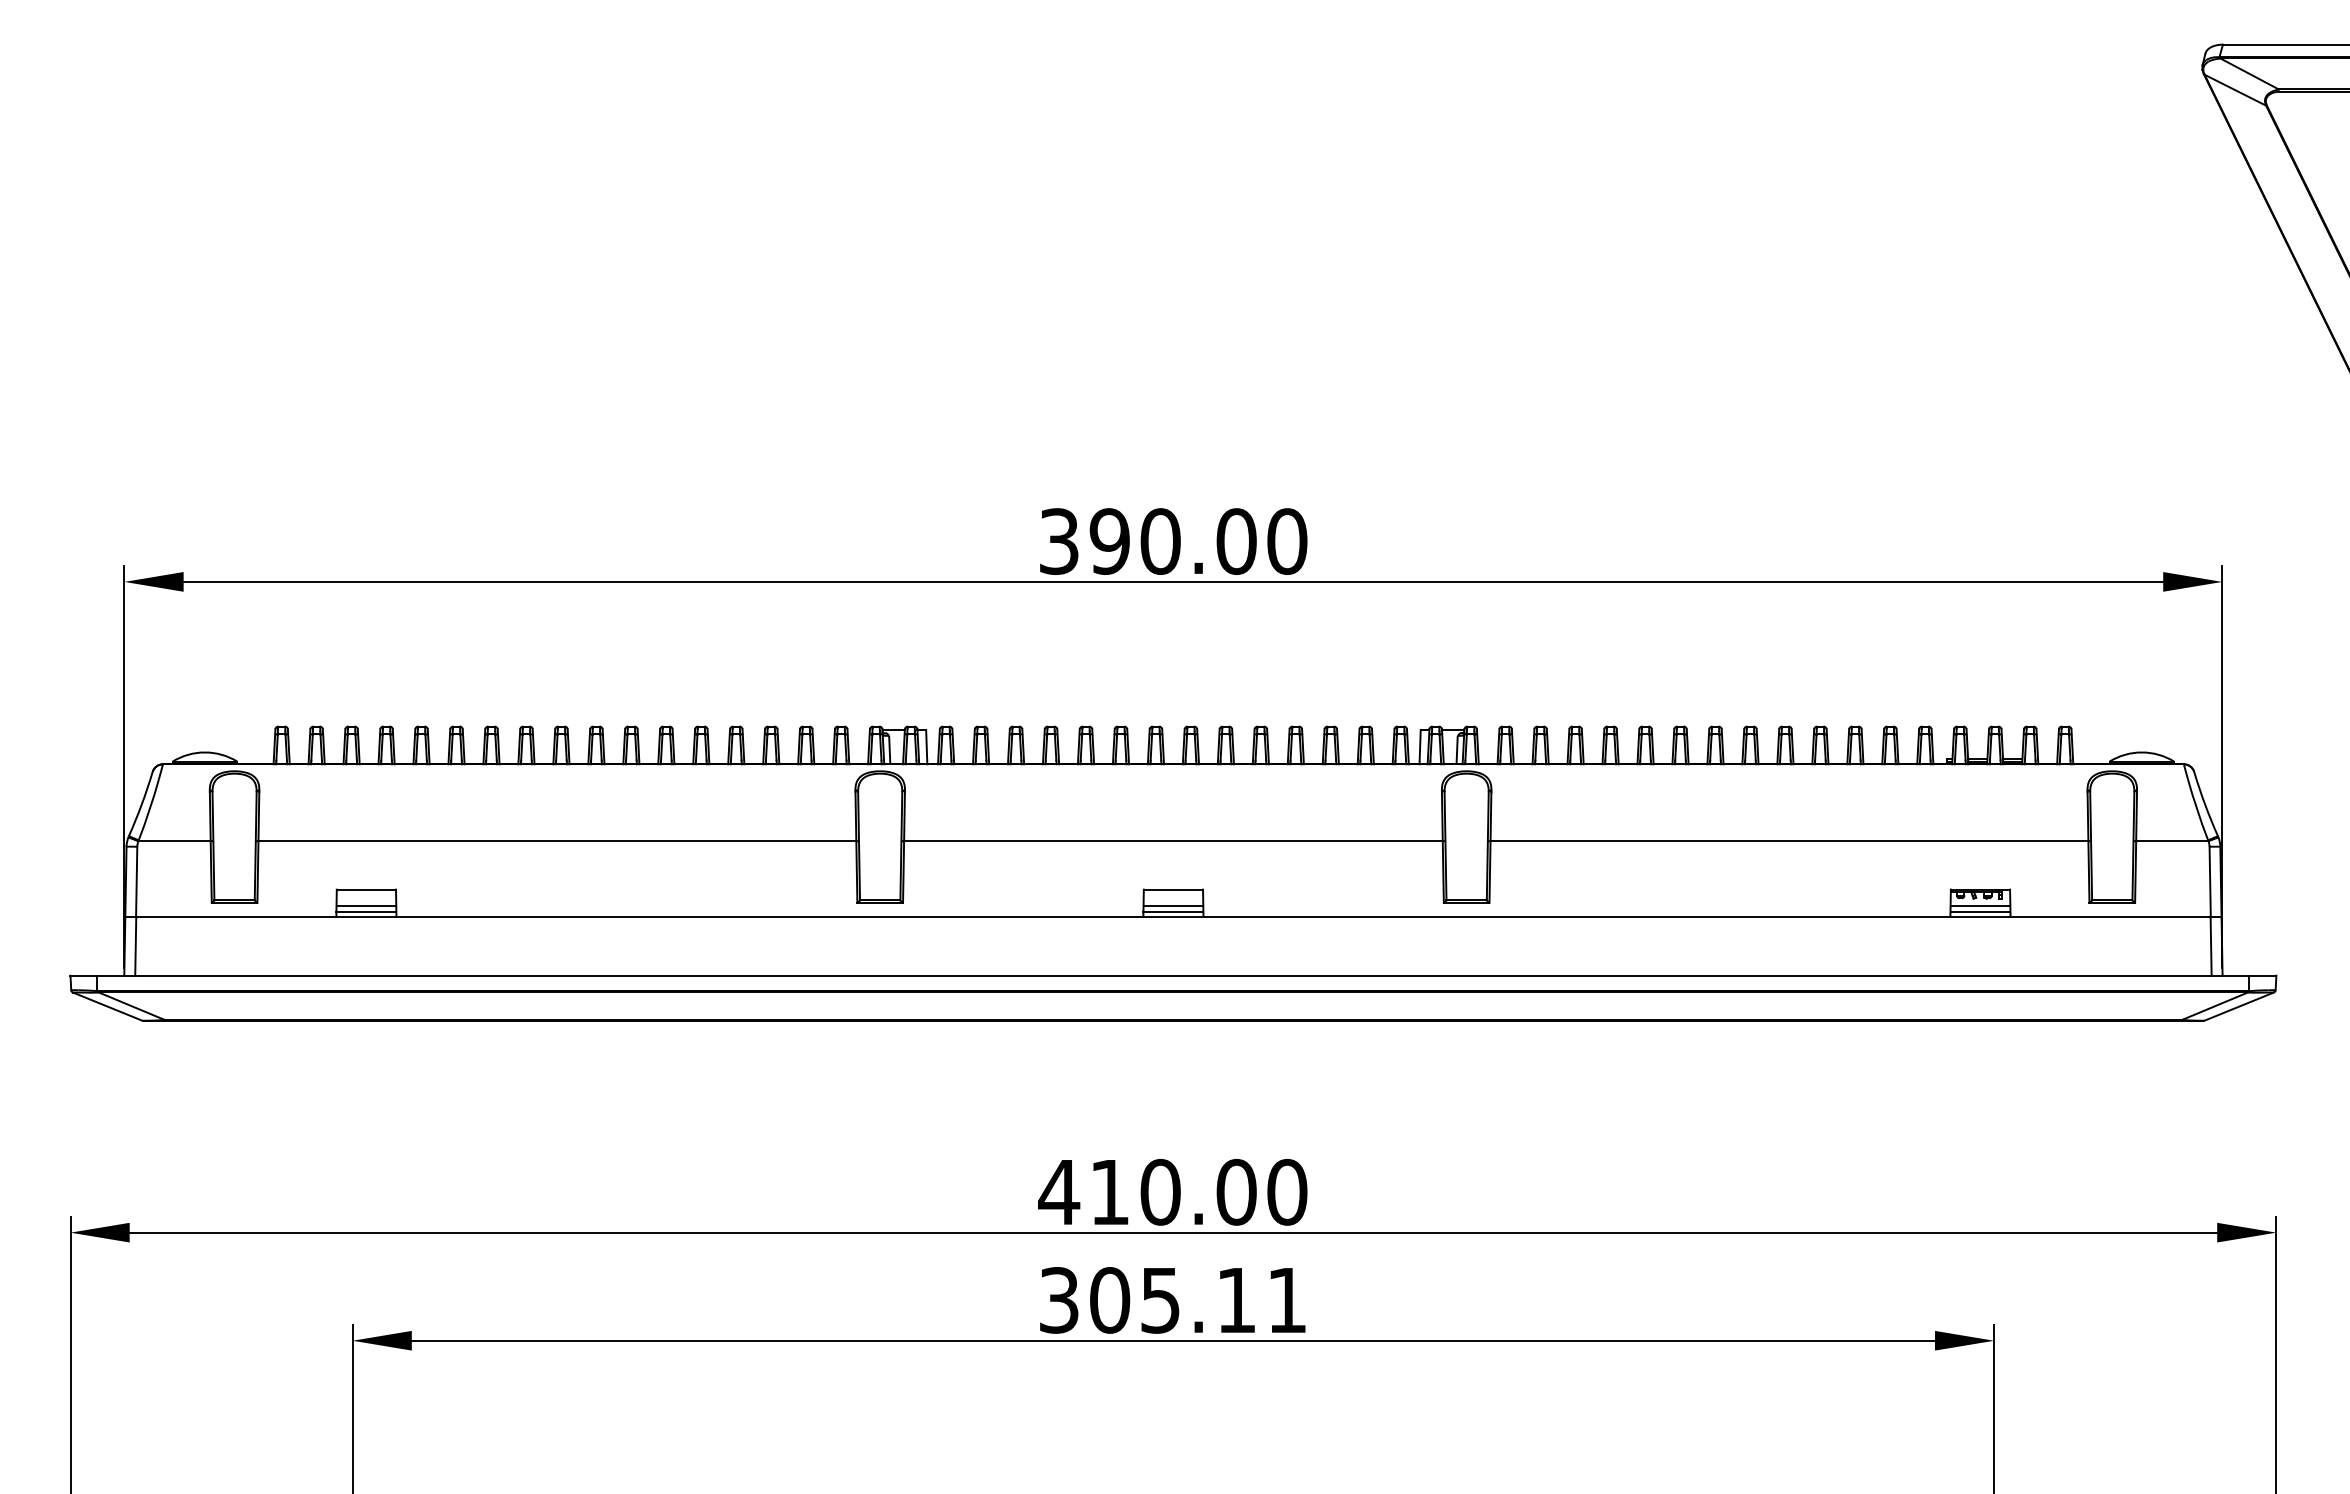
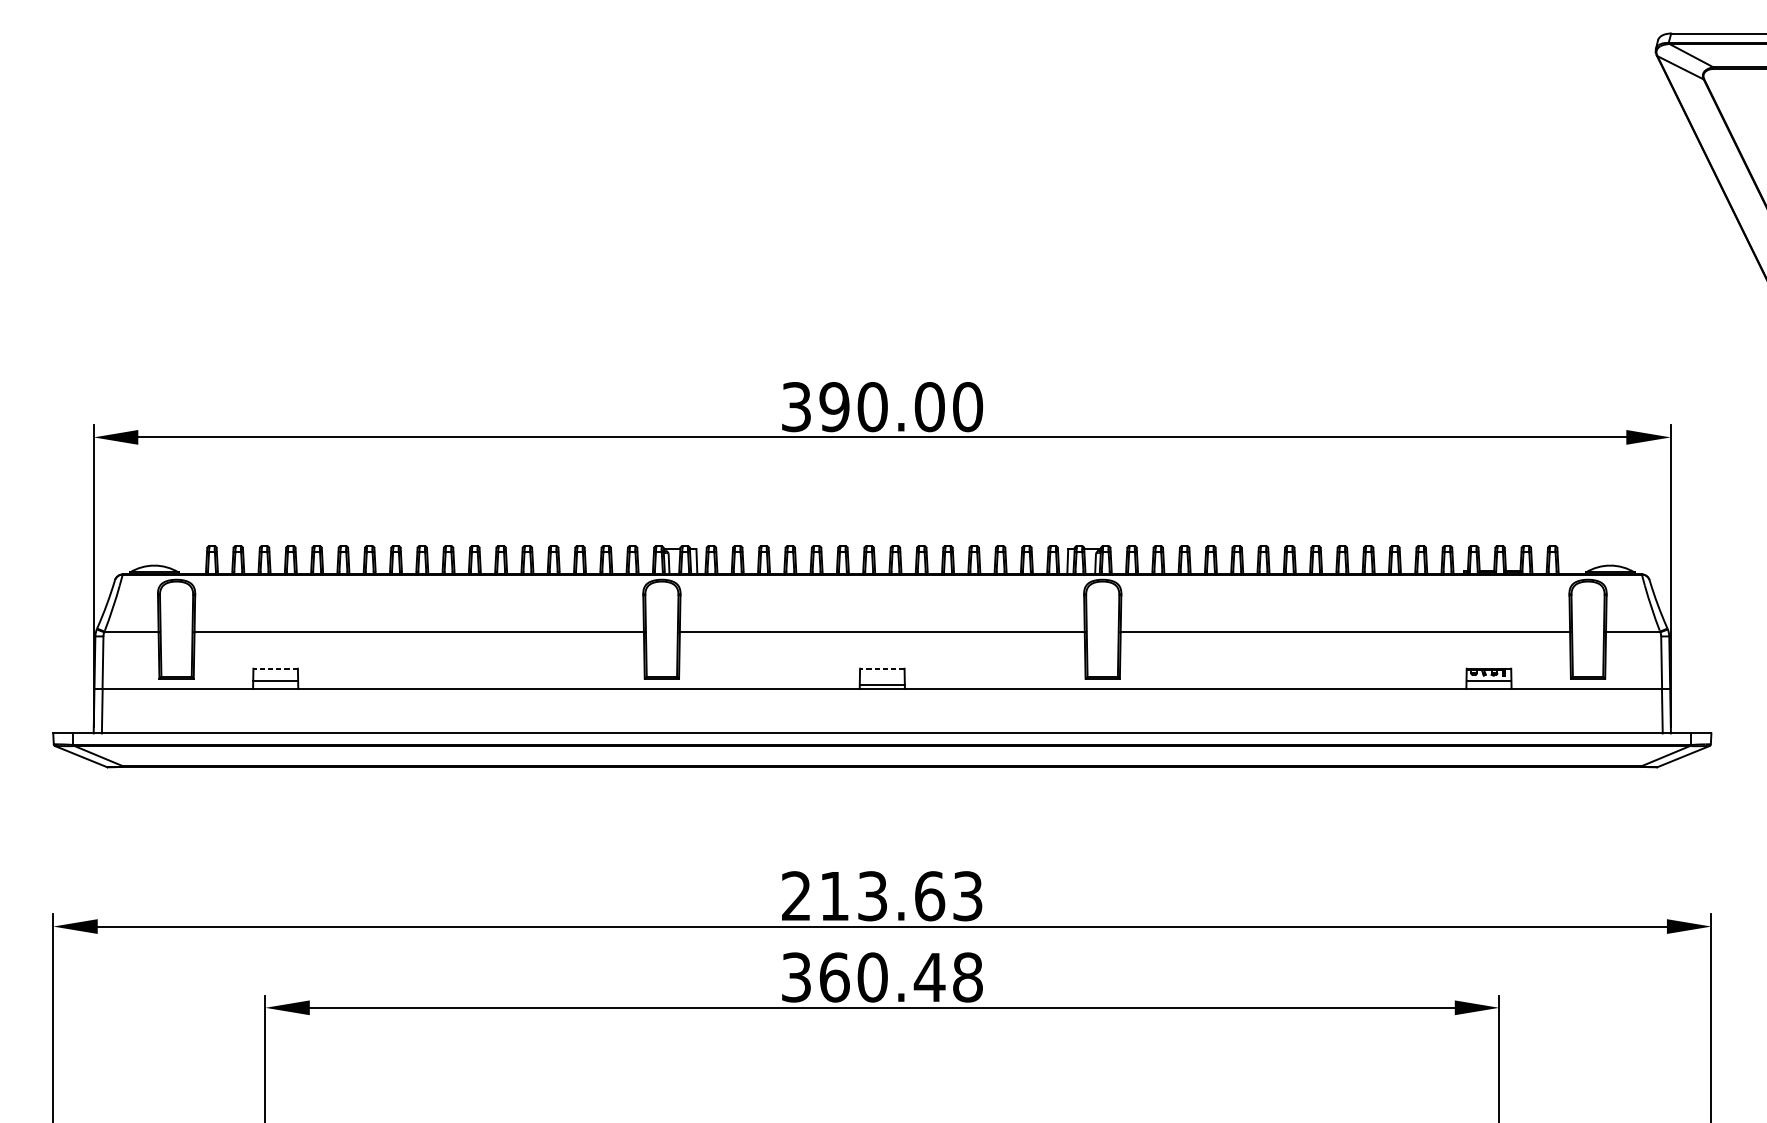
line: (366, 889) -> (275, 668), solid -> dashed
line: (1173, 889) -> (882, 668), solid -> dashed
line: (1173, 906) -> (882, 681), removed
line: (366, 911) -> (275, 685), removed
line: (1980, 911) -> (1488, 685), removed
text: (1172, 1191) -> (881, 895), 410.00 -> 213.63
text: (1198, 1300) -> (901, 977), 305.11 -> 360.48

